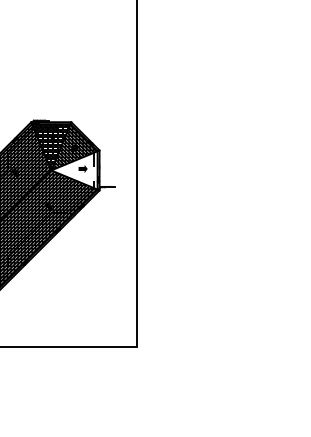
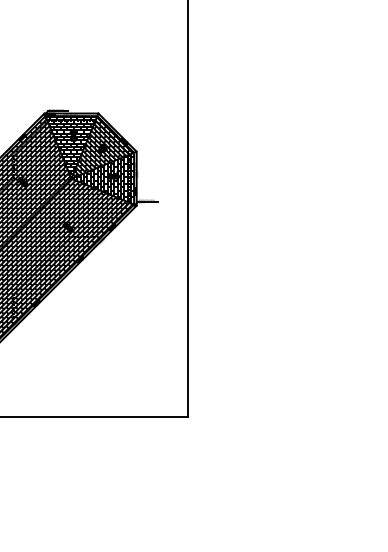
hatch: (75, 170) -> (104, 178), added

